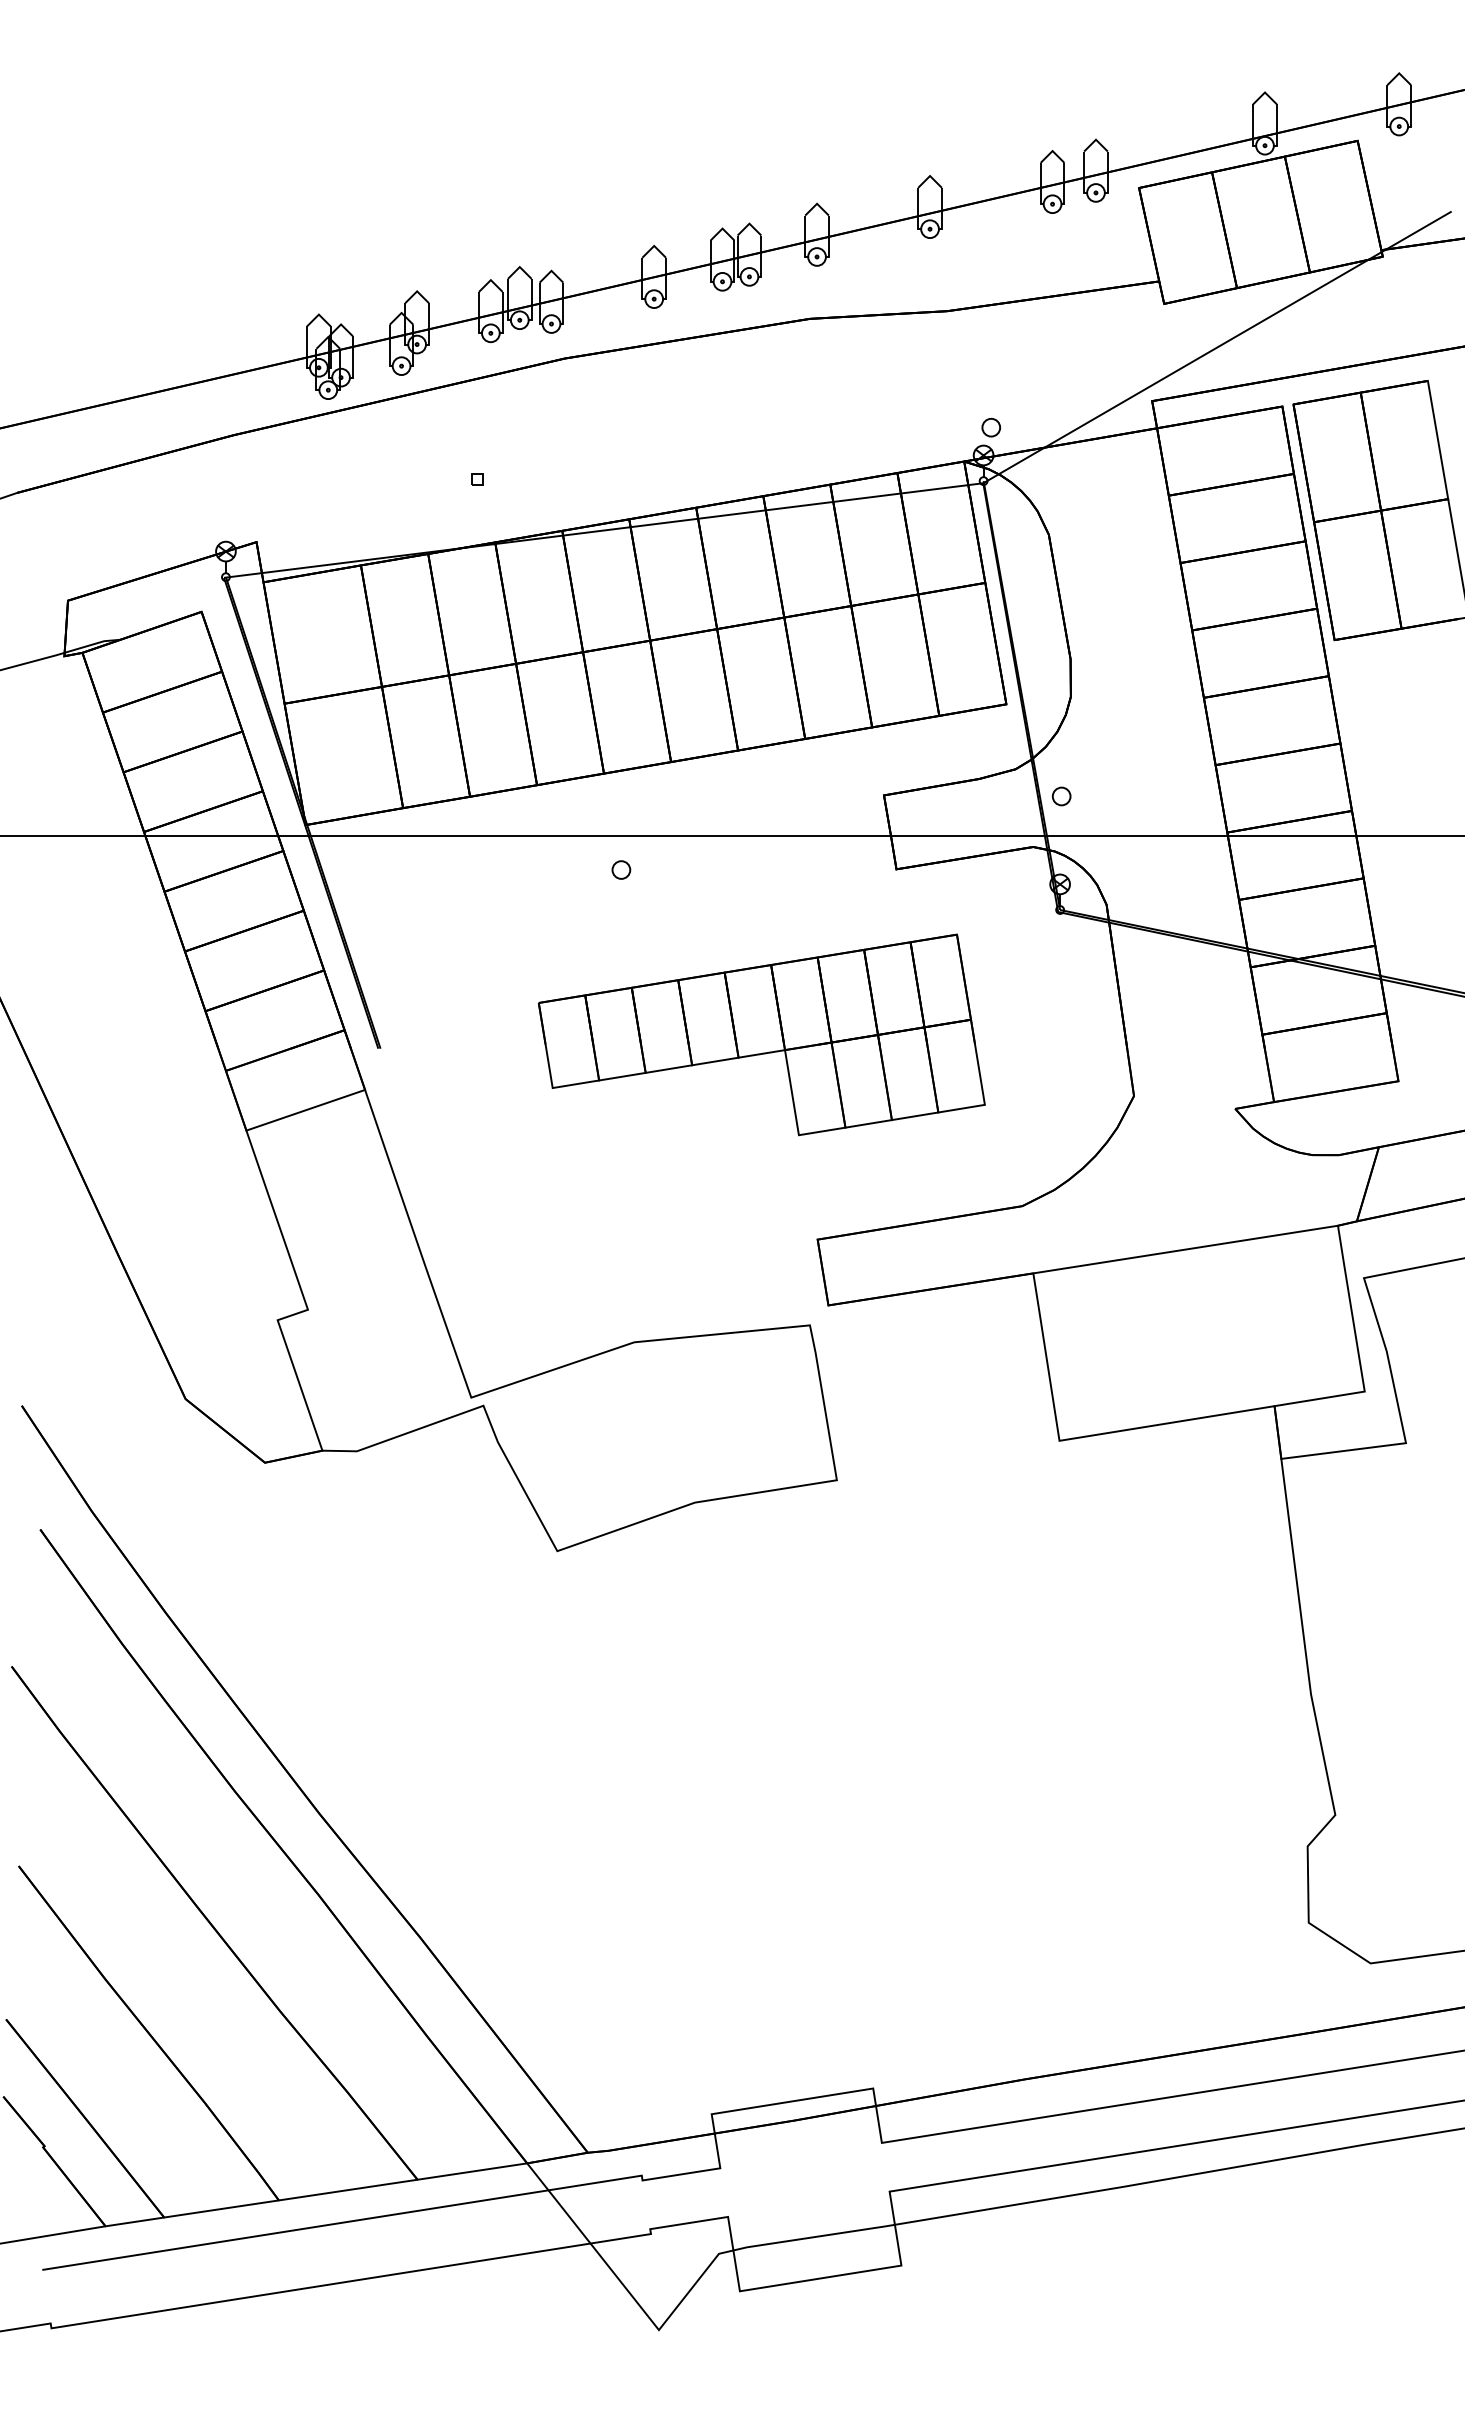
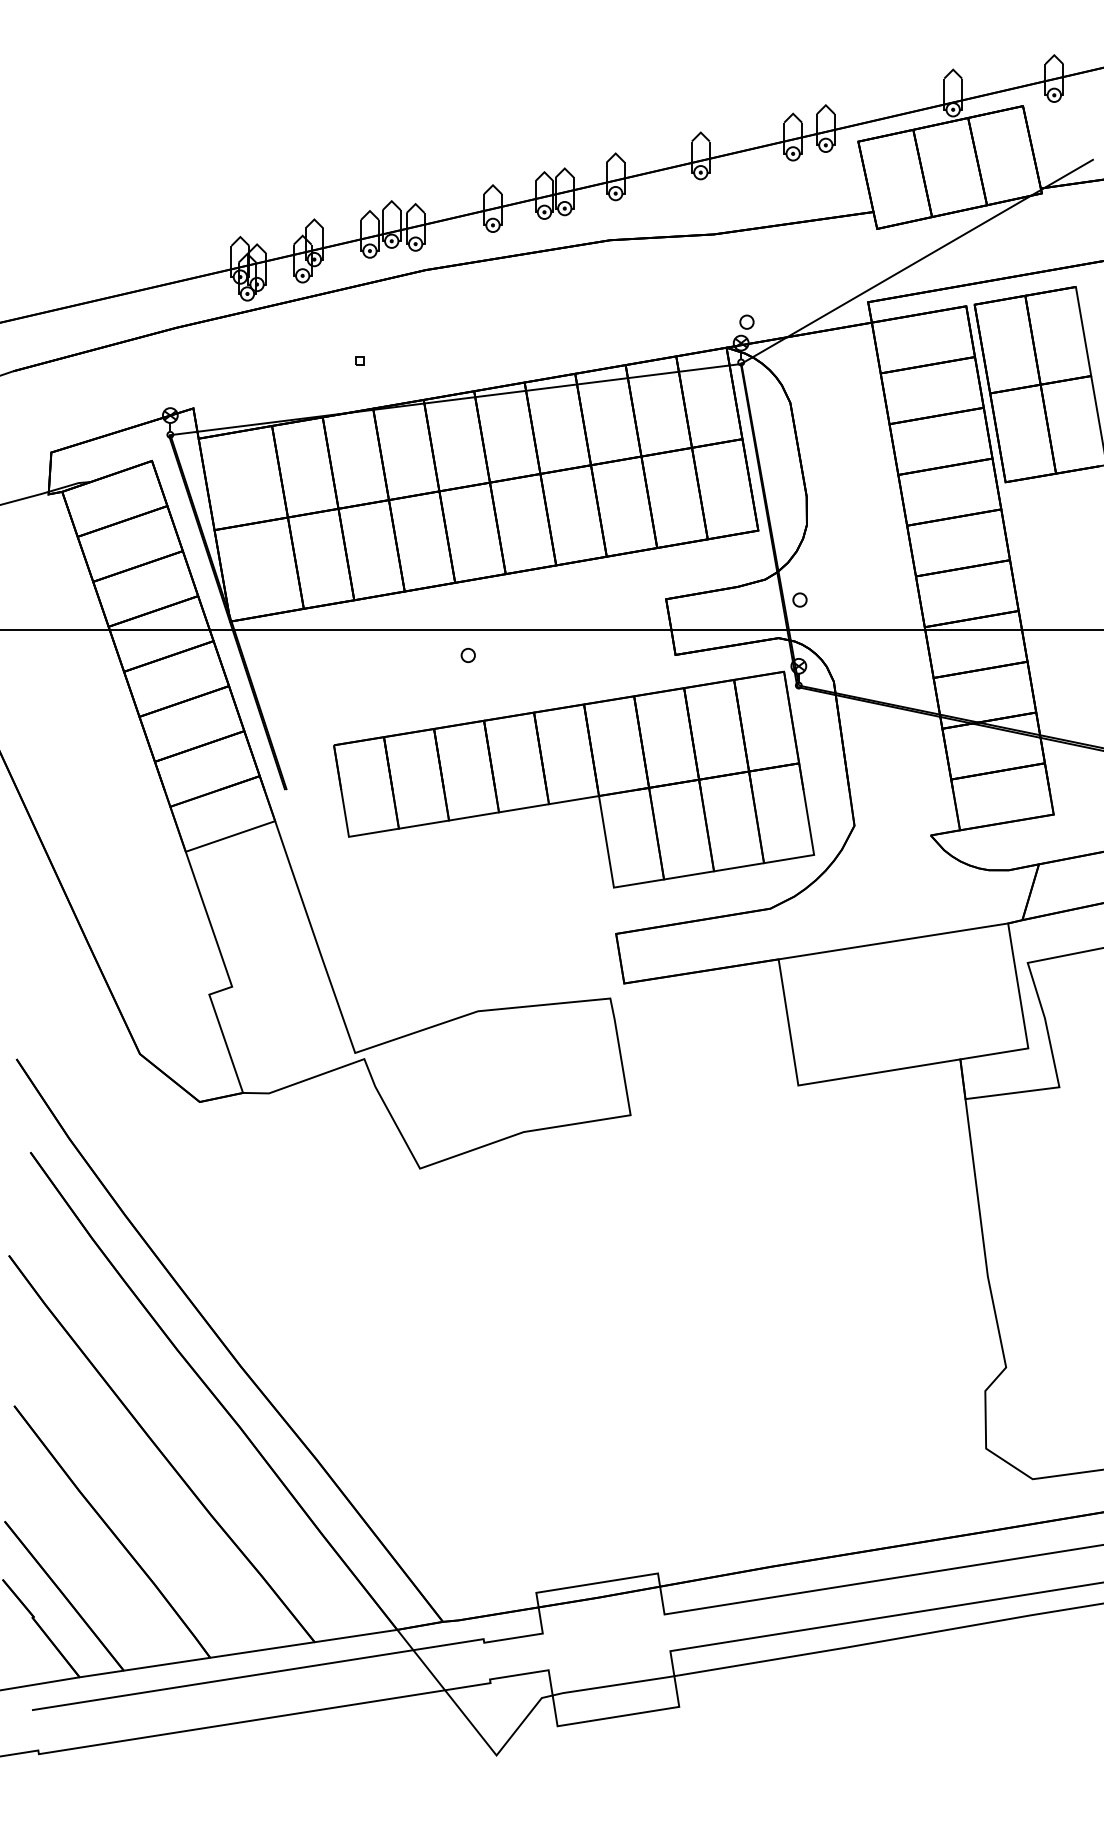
part: (761, 1034) -> (573, 779), size x1.43

